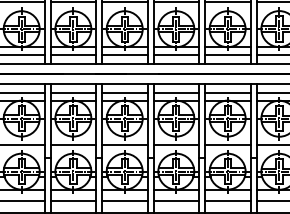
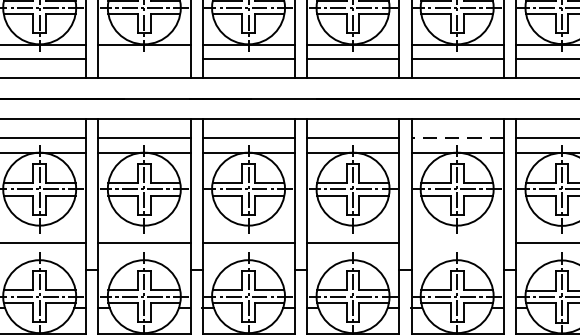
line: (73, 54) -> (144, 59), removed
line: (227, 93) -> (456, 138), solid -> dashed
line: (227, 145) -> (456, 243), removed

